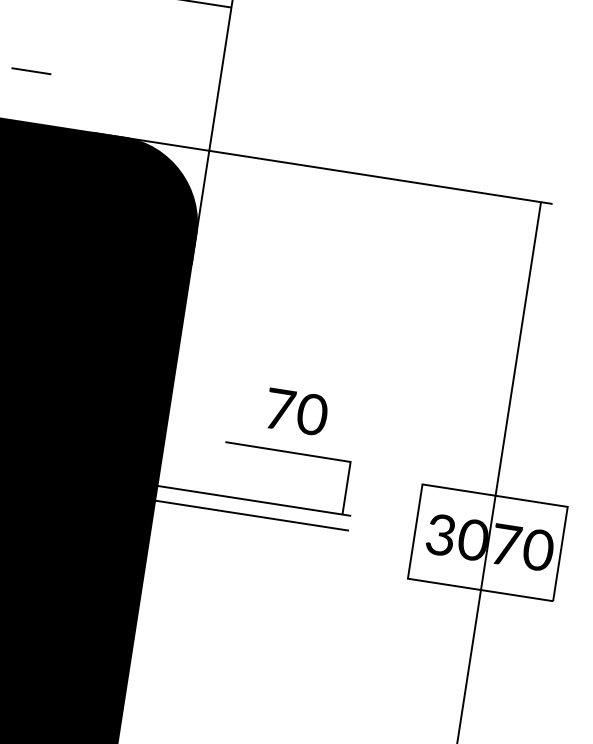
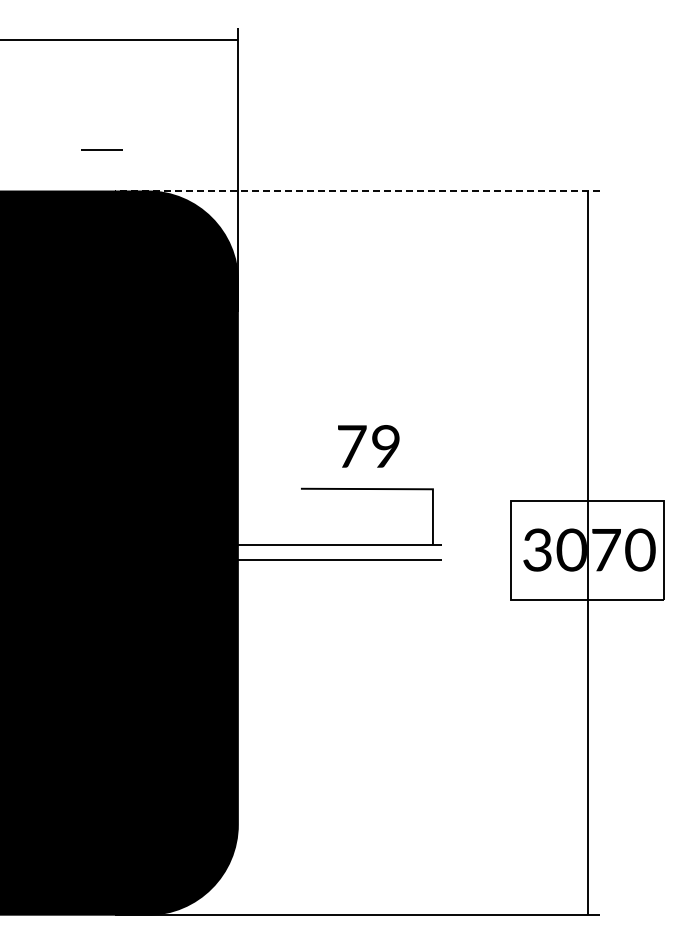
line: (30, 70) -> (101, 149), moved
line: (322, 168) -> (357, 191), solid -> dashed
text: (311, 415) -> (385, 447), 70 -> 79

